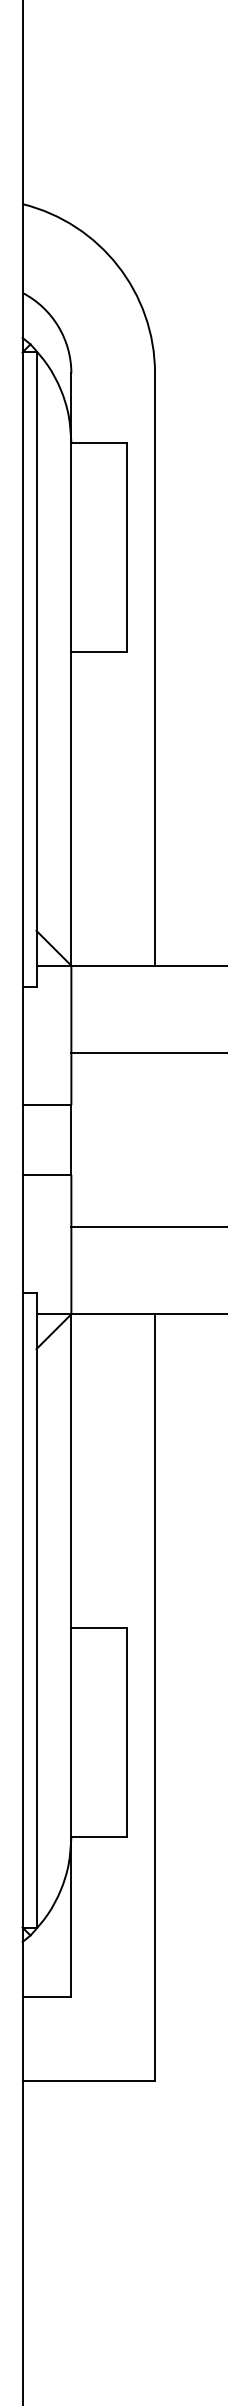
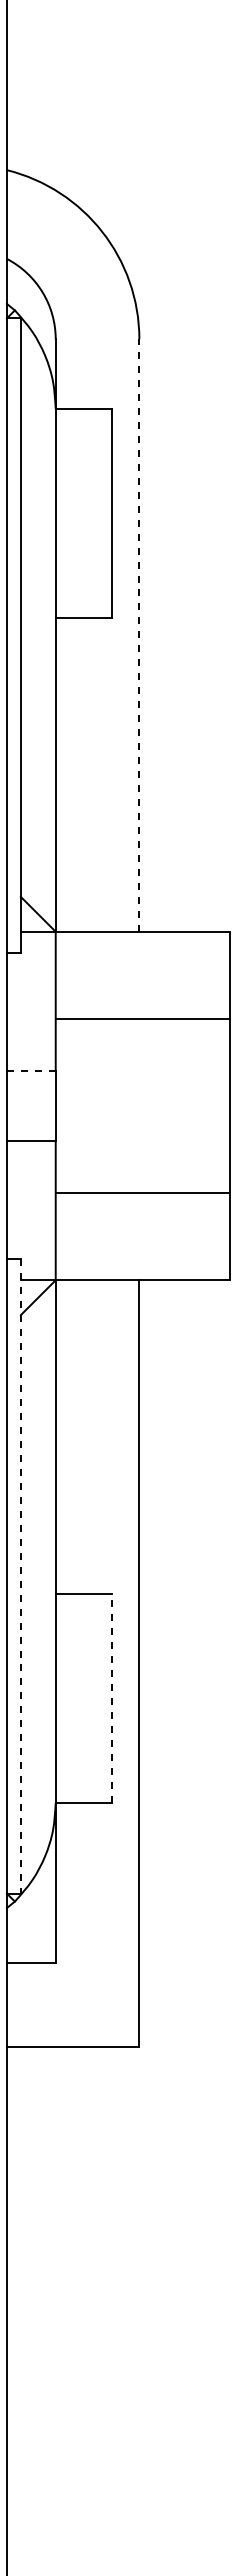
line: (155, 669) -> (139, 635), solid -> dashed
line: (46, 1105) -> (30, 1071), solid -> dashed
line: (36, 1611) -> (20, 1577), solid -> dashed
line: (127, 1732) -> (111, 1698), solid -> dashed

